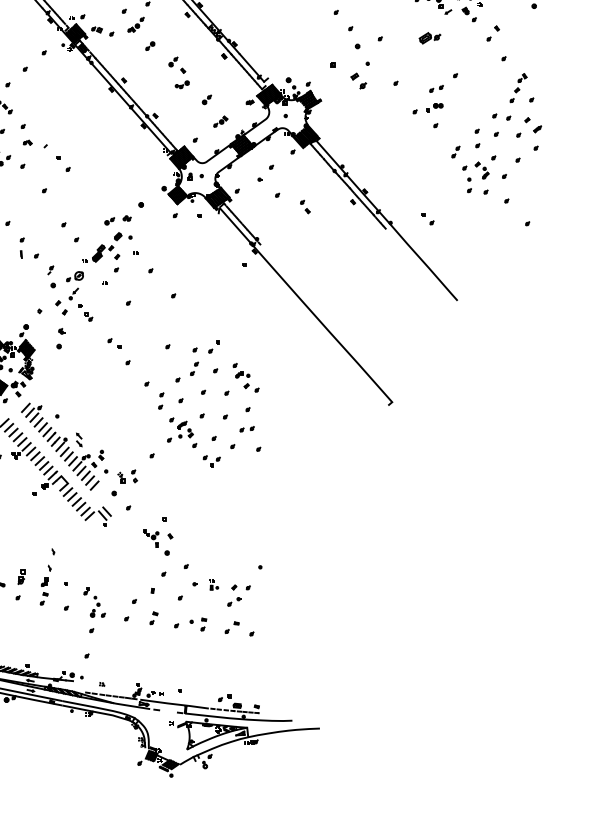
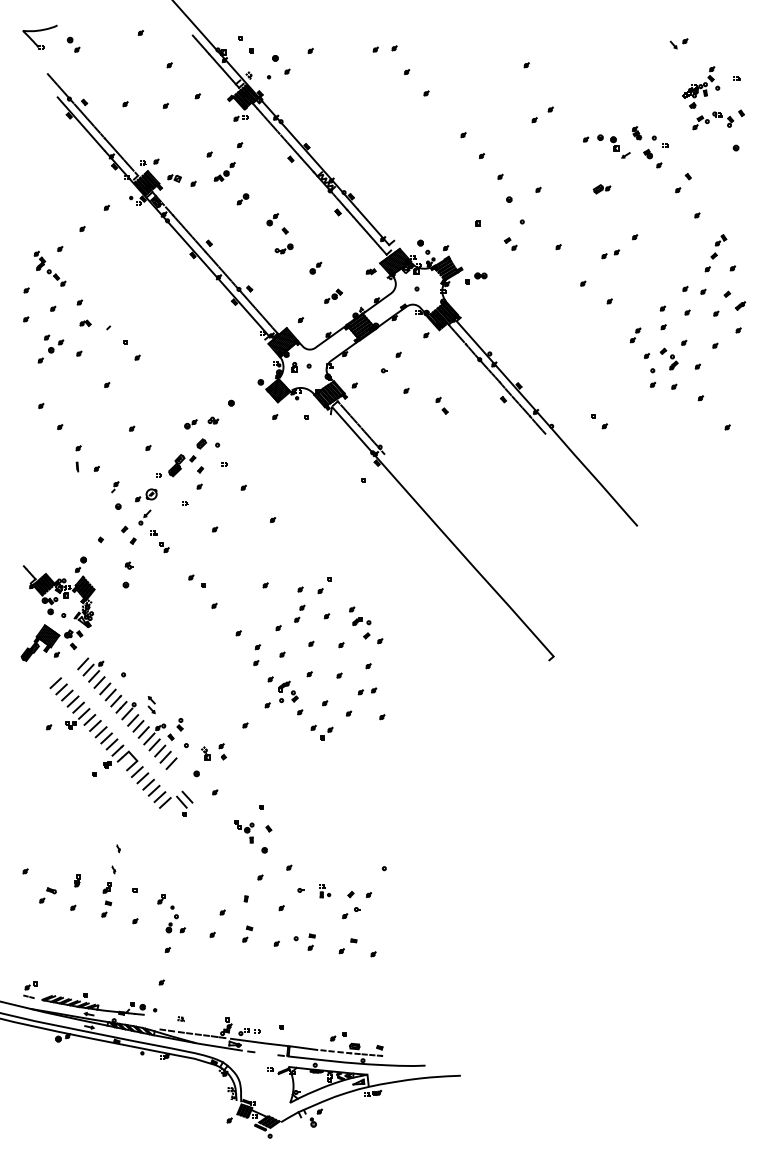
part: (429, 38) -> (601, 189), size x0.62
part: (358, 80) -> (510, 243), size x0.62
part: (434, 107) -> (476, 278), moved
part: (21, 576) -> (77, 880), size x0.62

